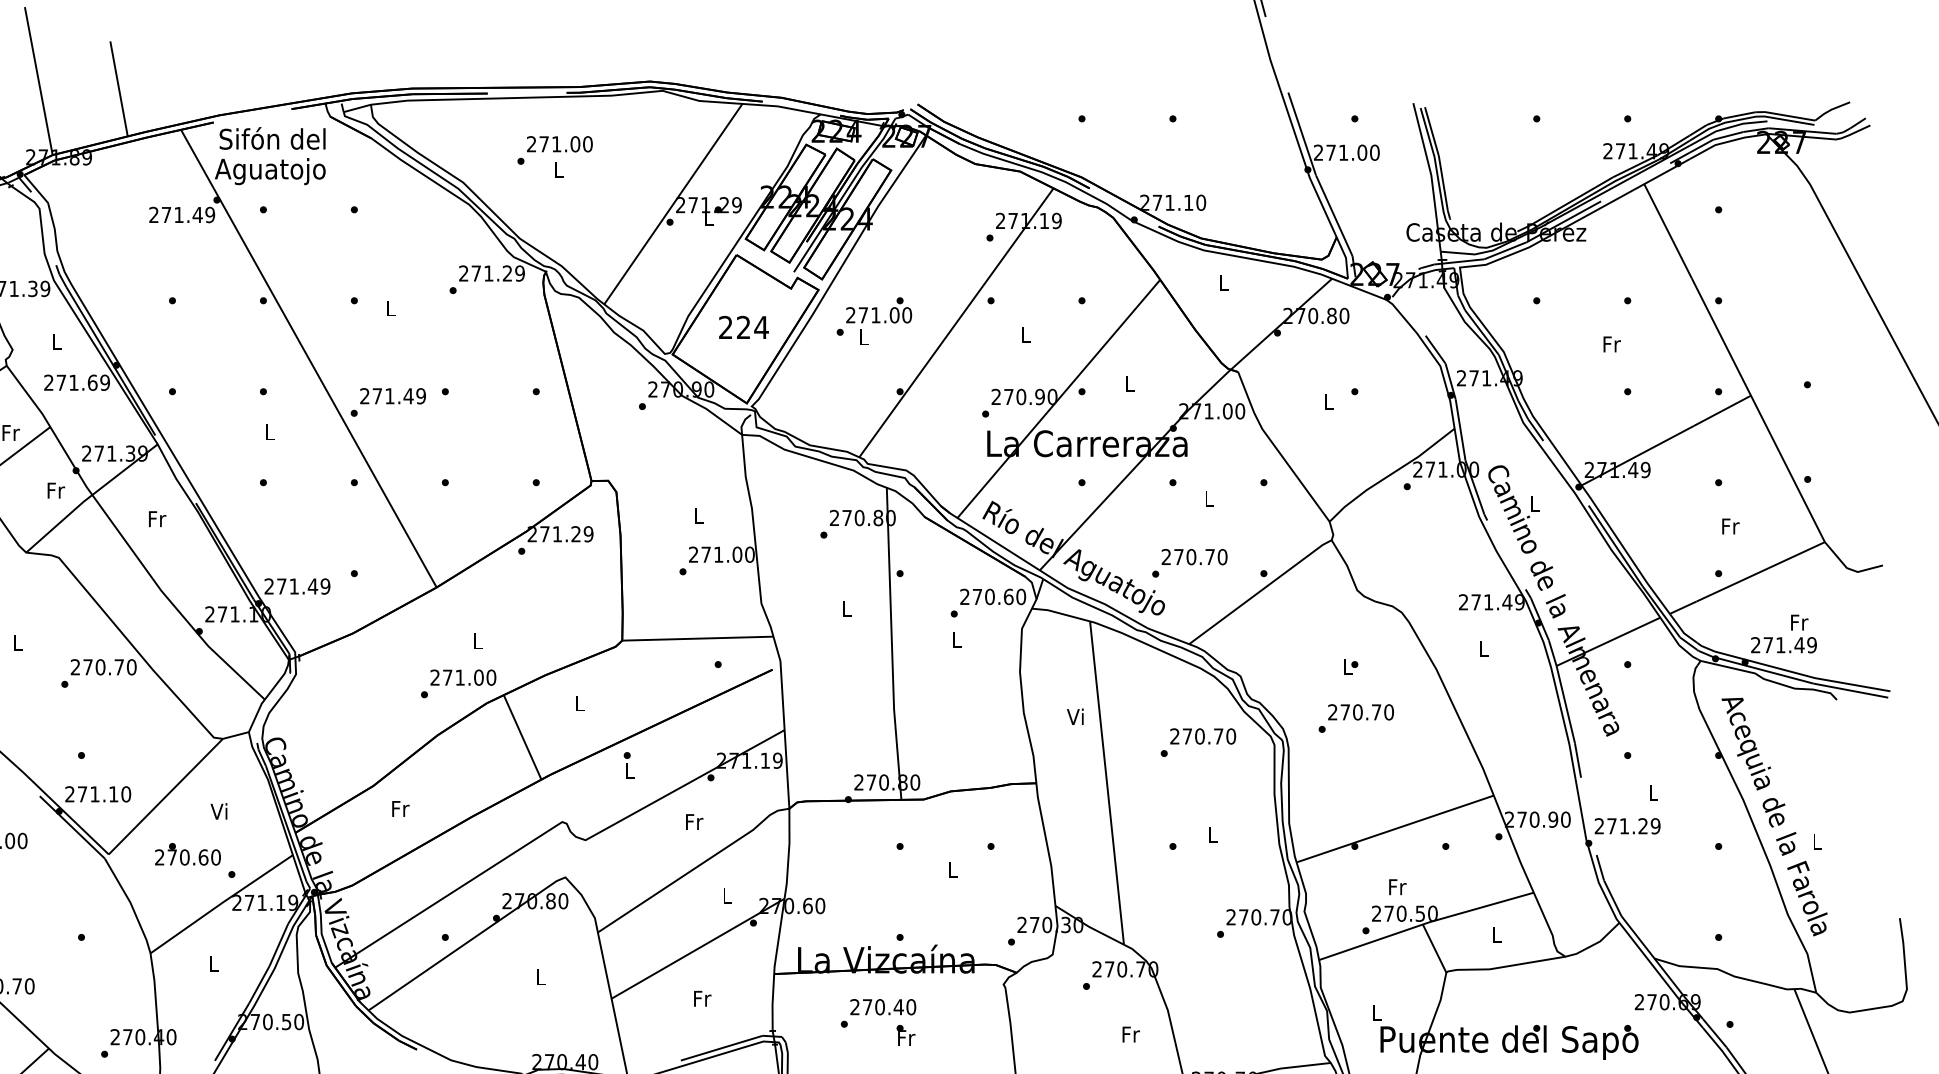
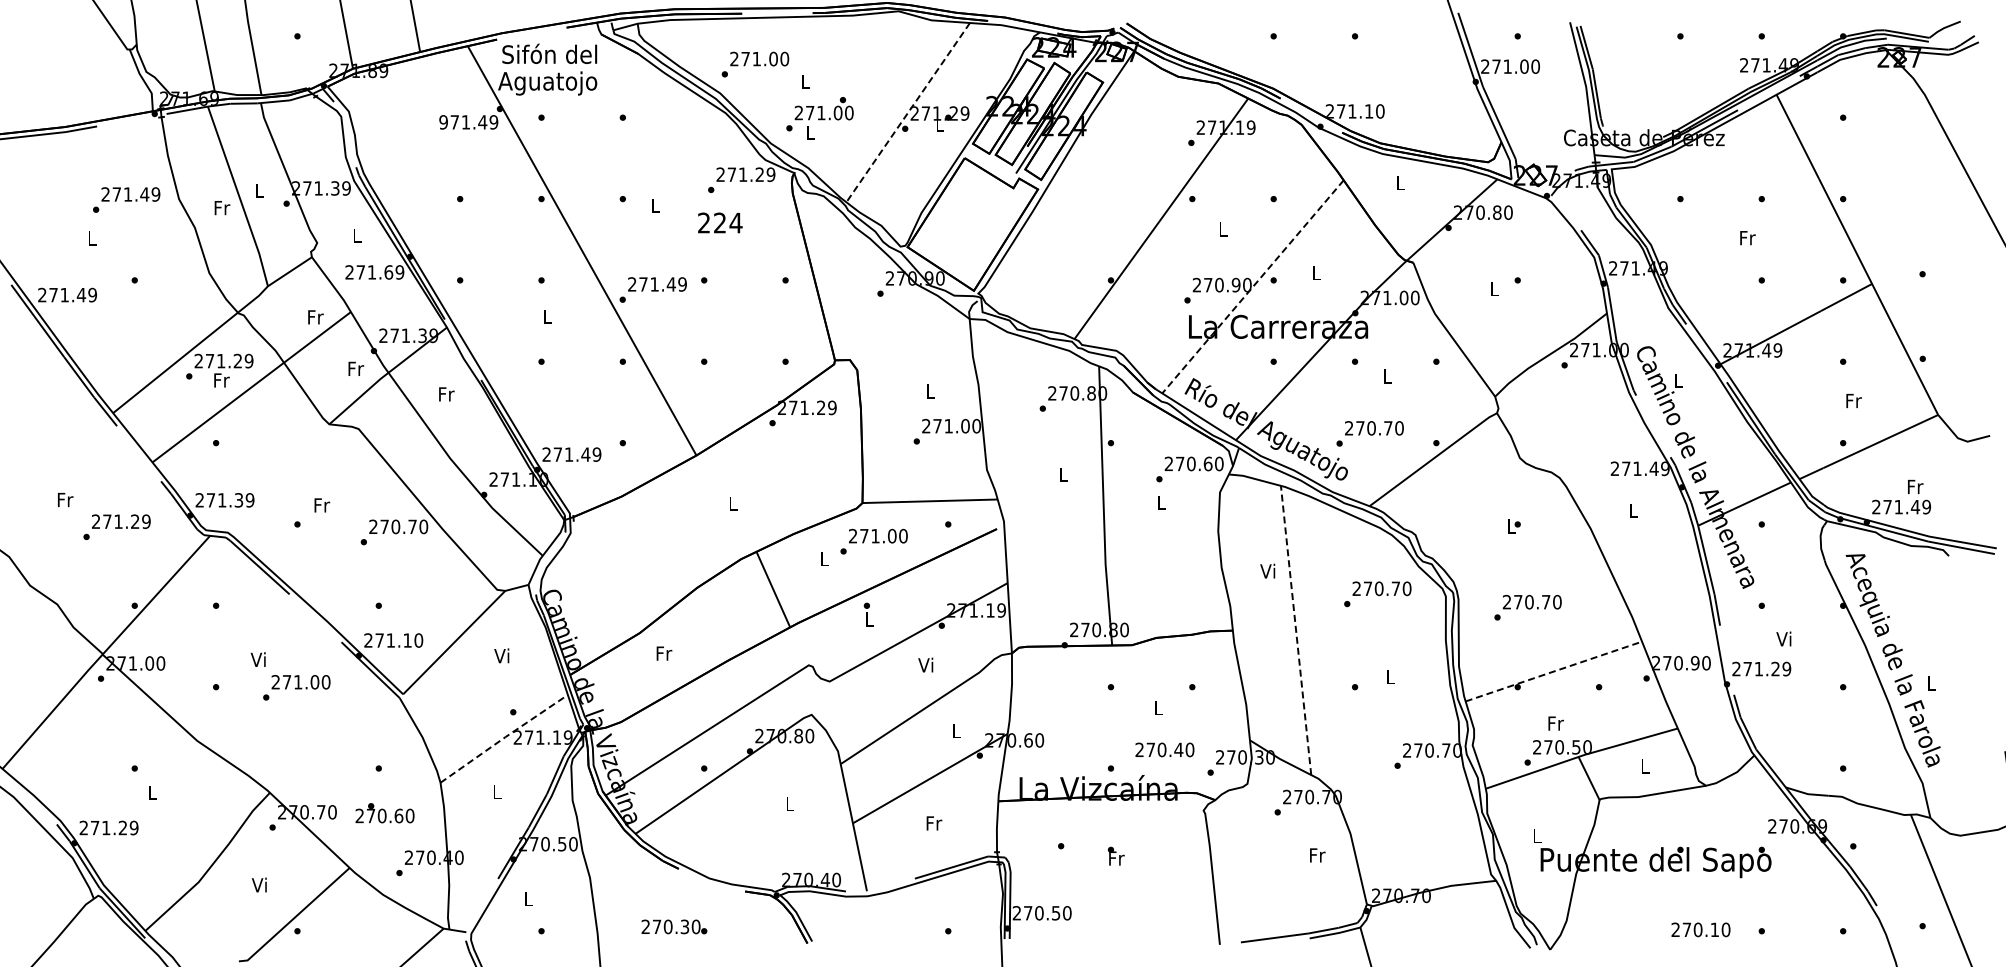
text: (555, 150) -> (755, 64), moved
line: (673, 203) -> (908, 112), solid -> dashed
text: (153, 215) -> (443, 122), 271.49 -> 971.49
text: (873, 321) -> (819, 118), moved
text: (744, 326) -> (720, 222), moved
line: (1059, 398) -> (1253, 286), solid -> dashed
text: (18, 643) -> (322, 505), L -> Fr
text: (457, 683) -> (873, 541), moved
text: (1355, 718) -> (1527, 607), moved
line: (1107, 781) -> (1296, 629), solid -> dashed
text: (1651, 792) -> (1783, 638), L -> Vi
text: (693, 821) -> (926, 664), Fr -> Vi
line: (1395, 828) -> (1554, 671), solid -> dashed
text: (187, 854) -> (384, 813), moved
line: (222, 902) -> (504, 737), solid -> dashed
text: (882, 1006) -> (1164, 749), moved

